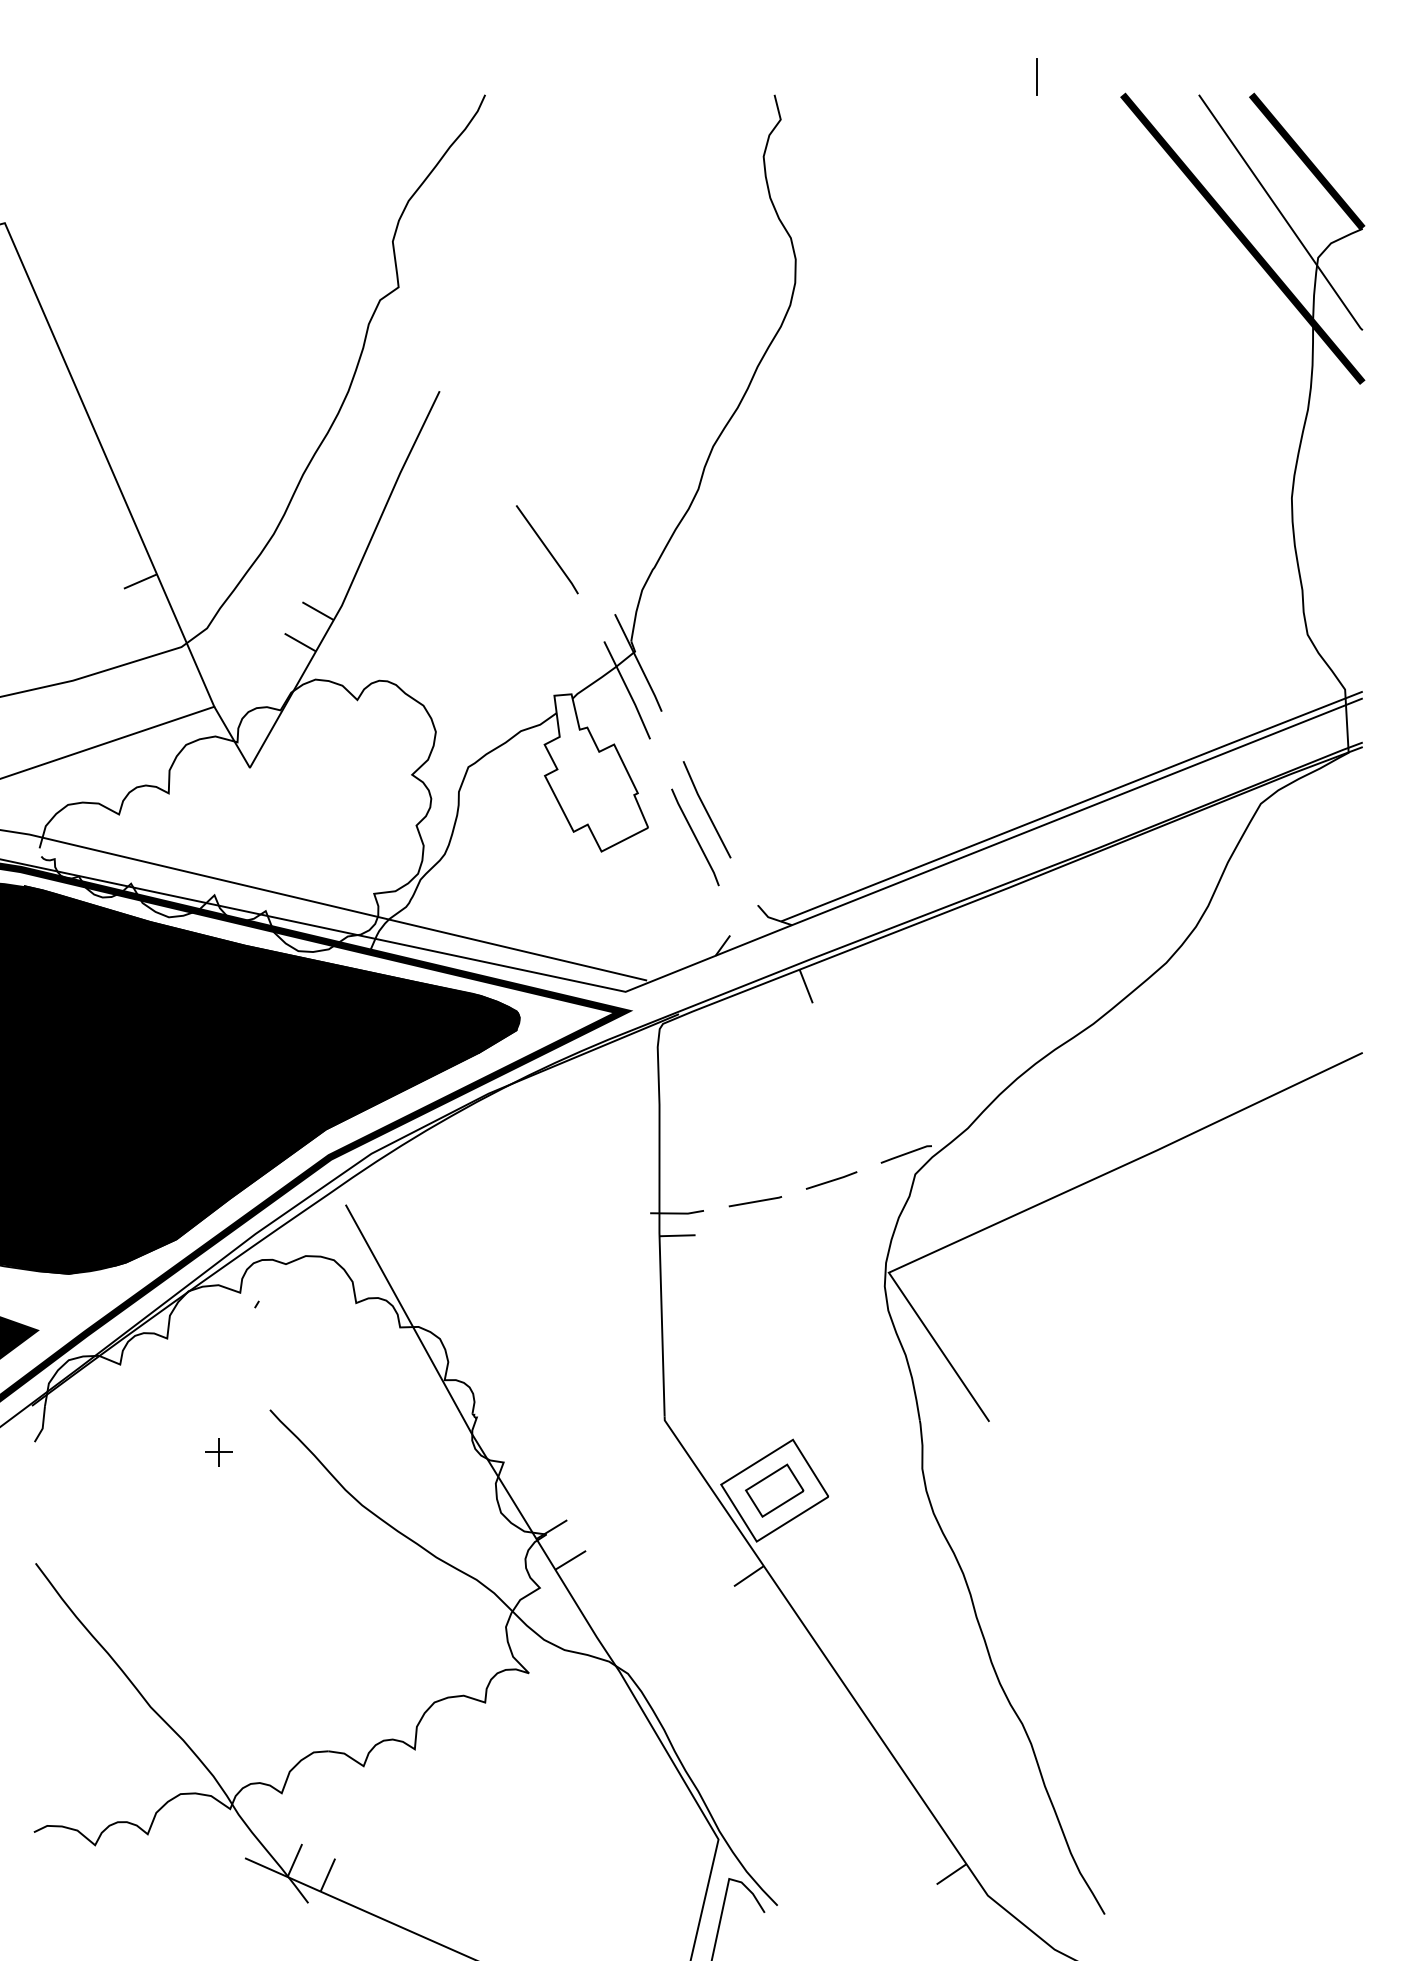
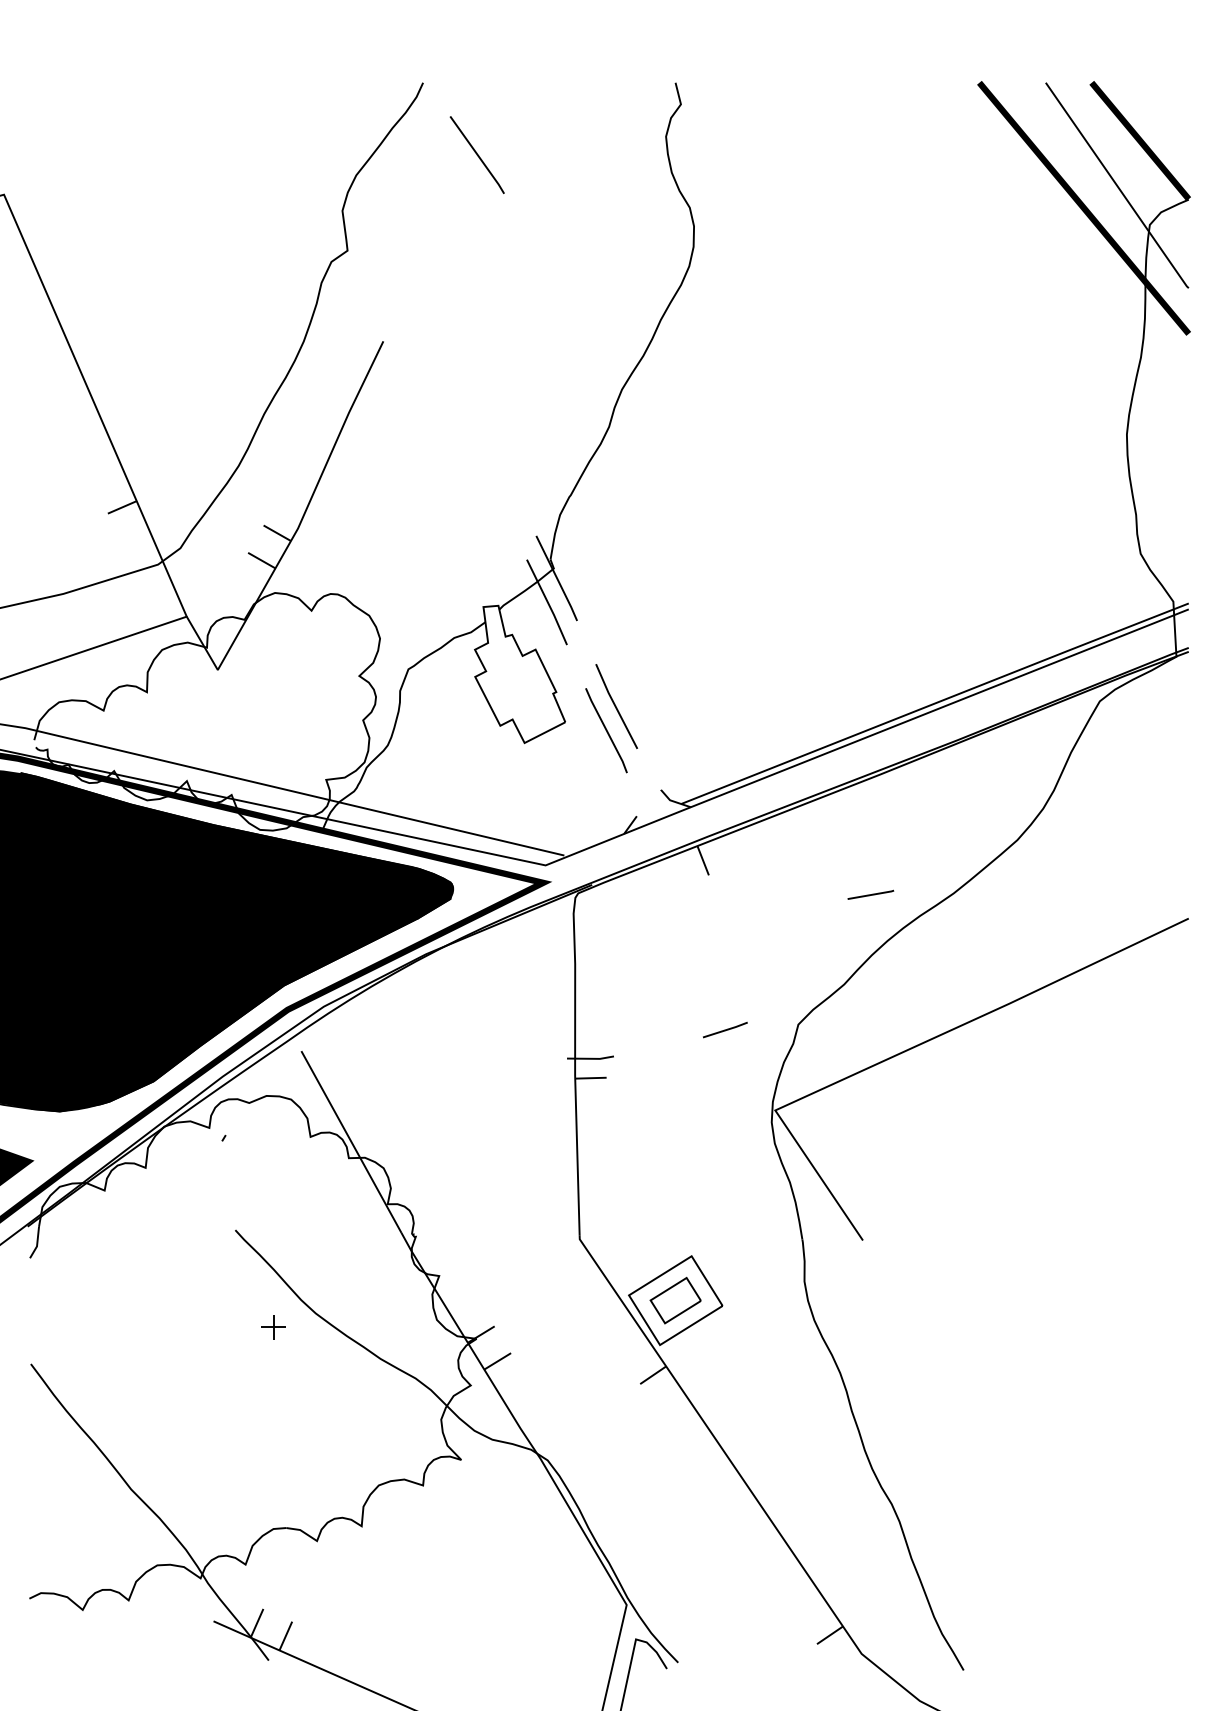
line: (1037, 76) -> (904, 66), removed
line: (546, 549) -> (476, 154), moved
line: (905, 1154) -> (789, 1007), removed
line: (755, 1201) -> (870, 894), moved
part: (218, 1452) -> (273, 1327), moved

